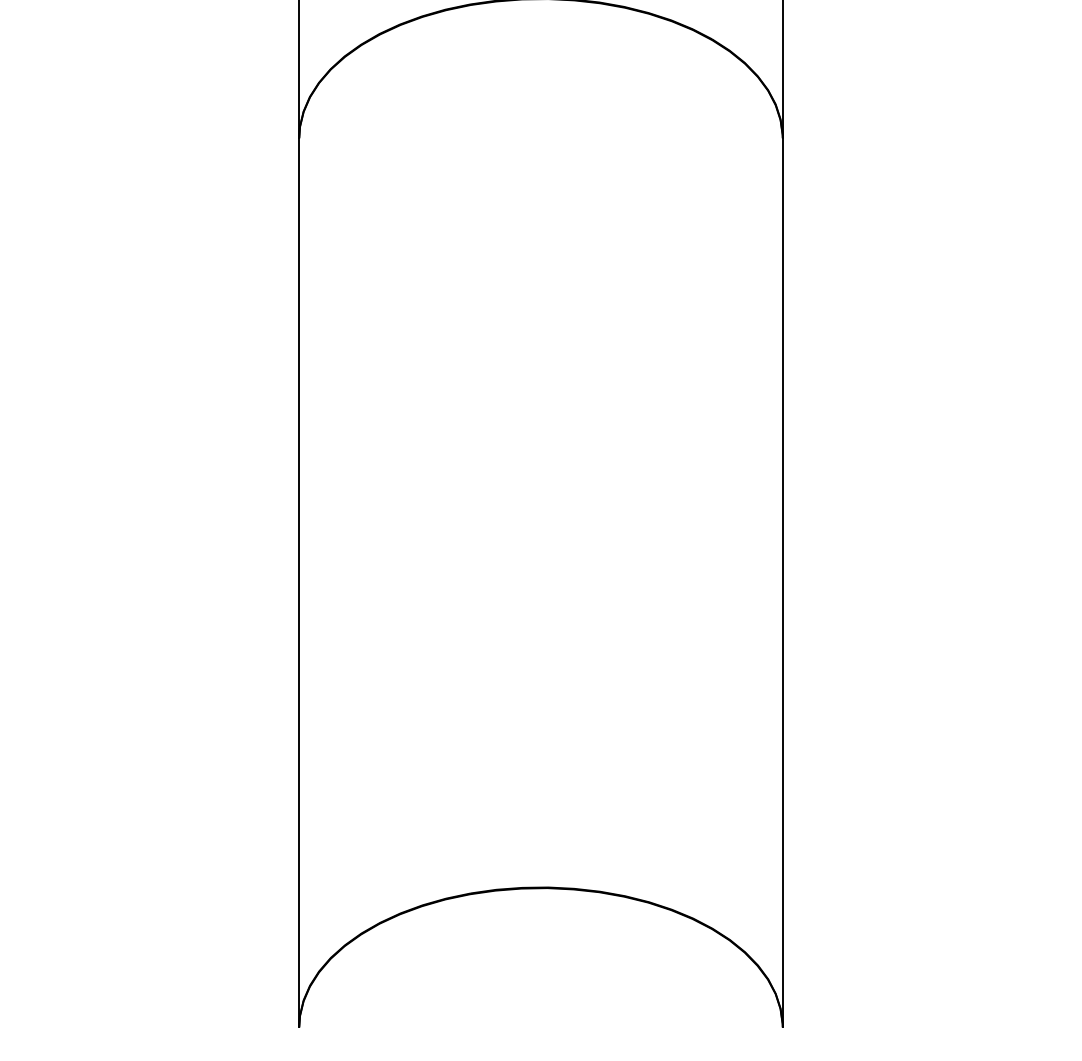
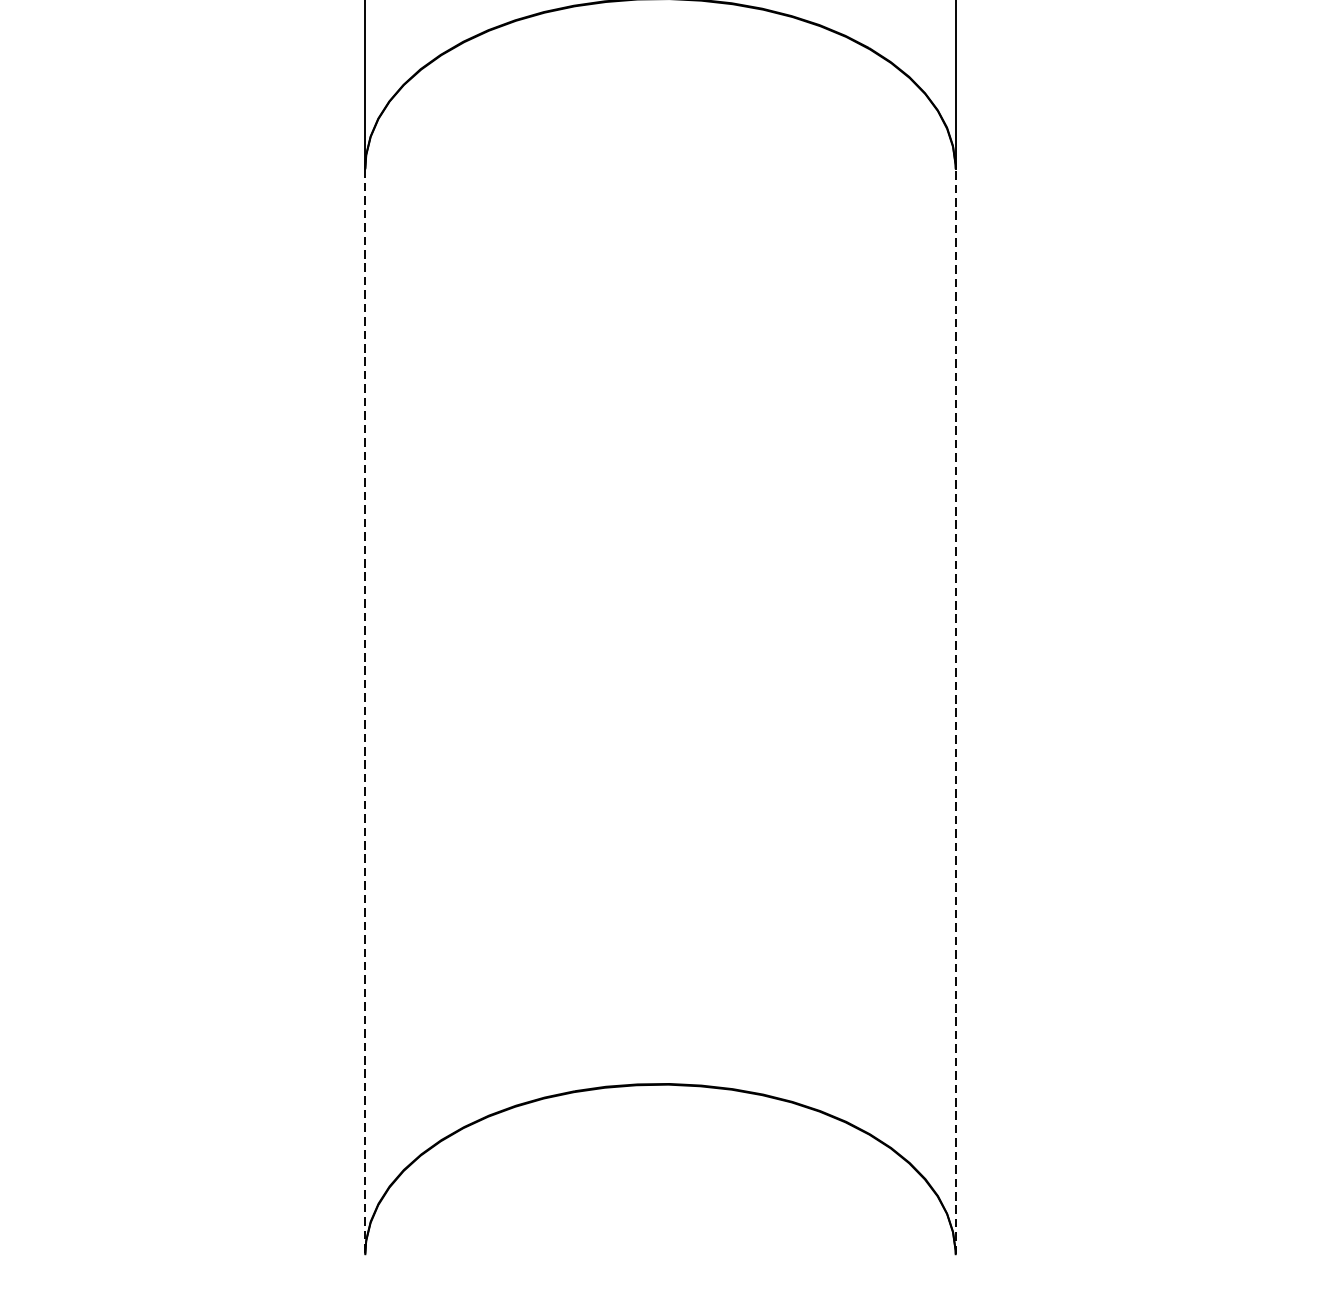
line: (782, 582) -> (955, 711), solid -> dashed
line: (299, 583) -> (365, 712), solid -> dashed

